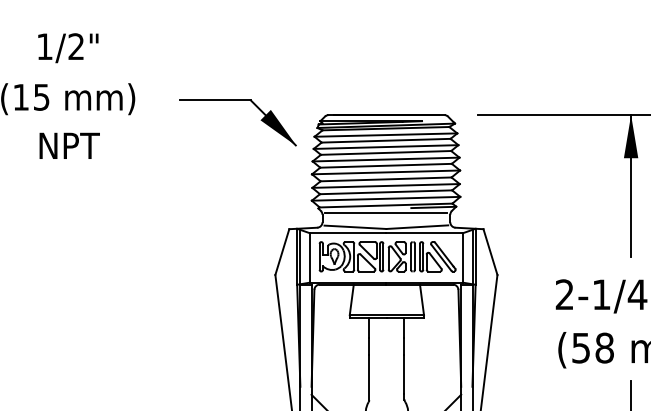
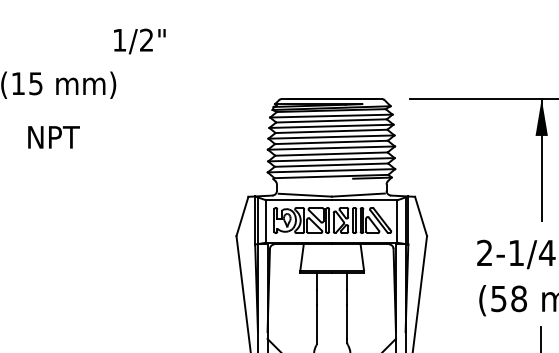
text: (67, 48) -> (139, 41), moved
part: (236, 100) -> (203, 86), removed
text: (69, 146) -> (53, 137), moved
line: (386, 212) -> (331, 182), removed

